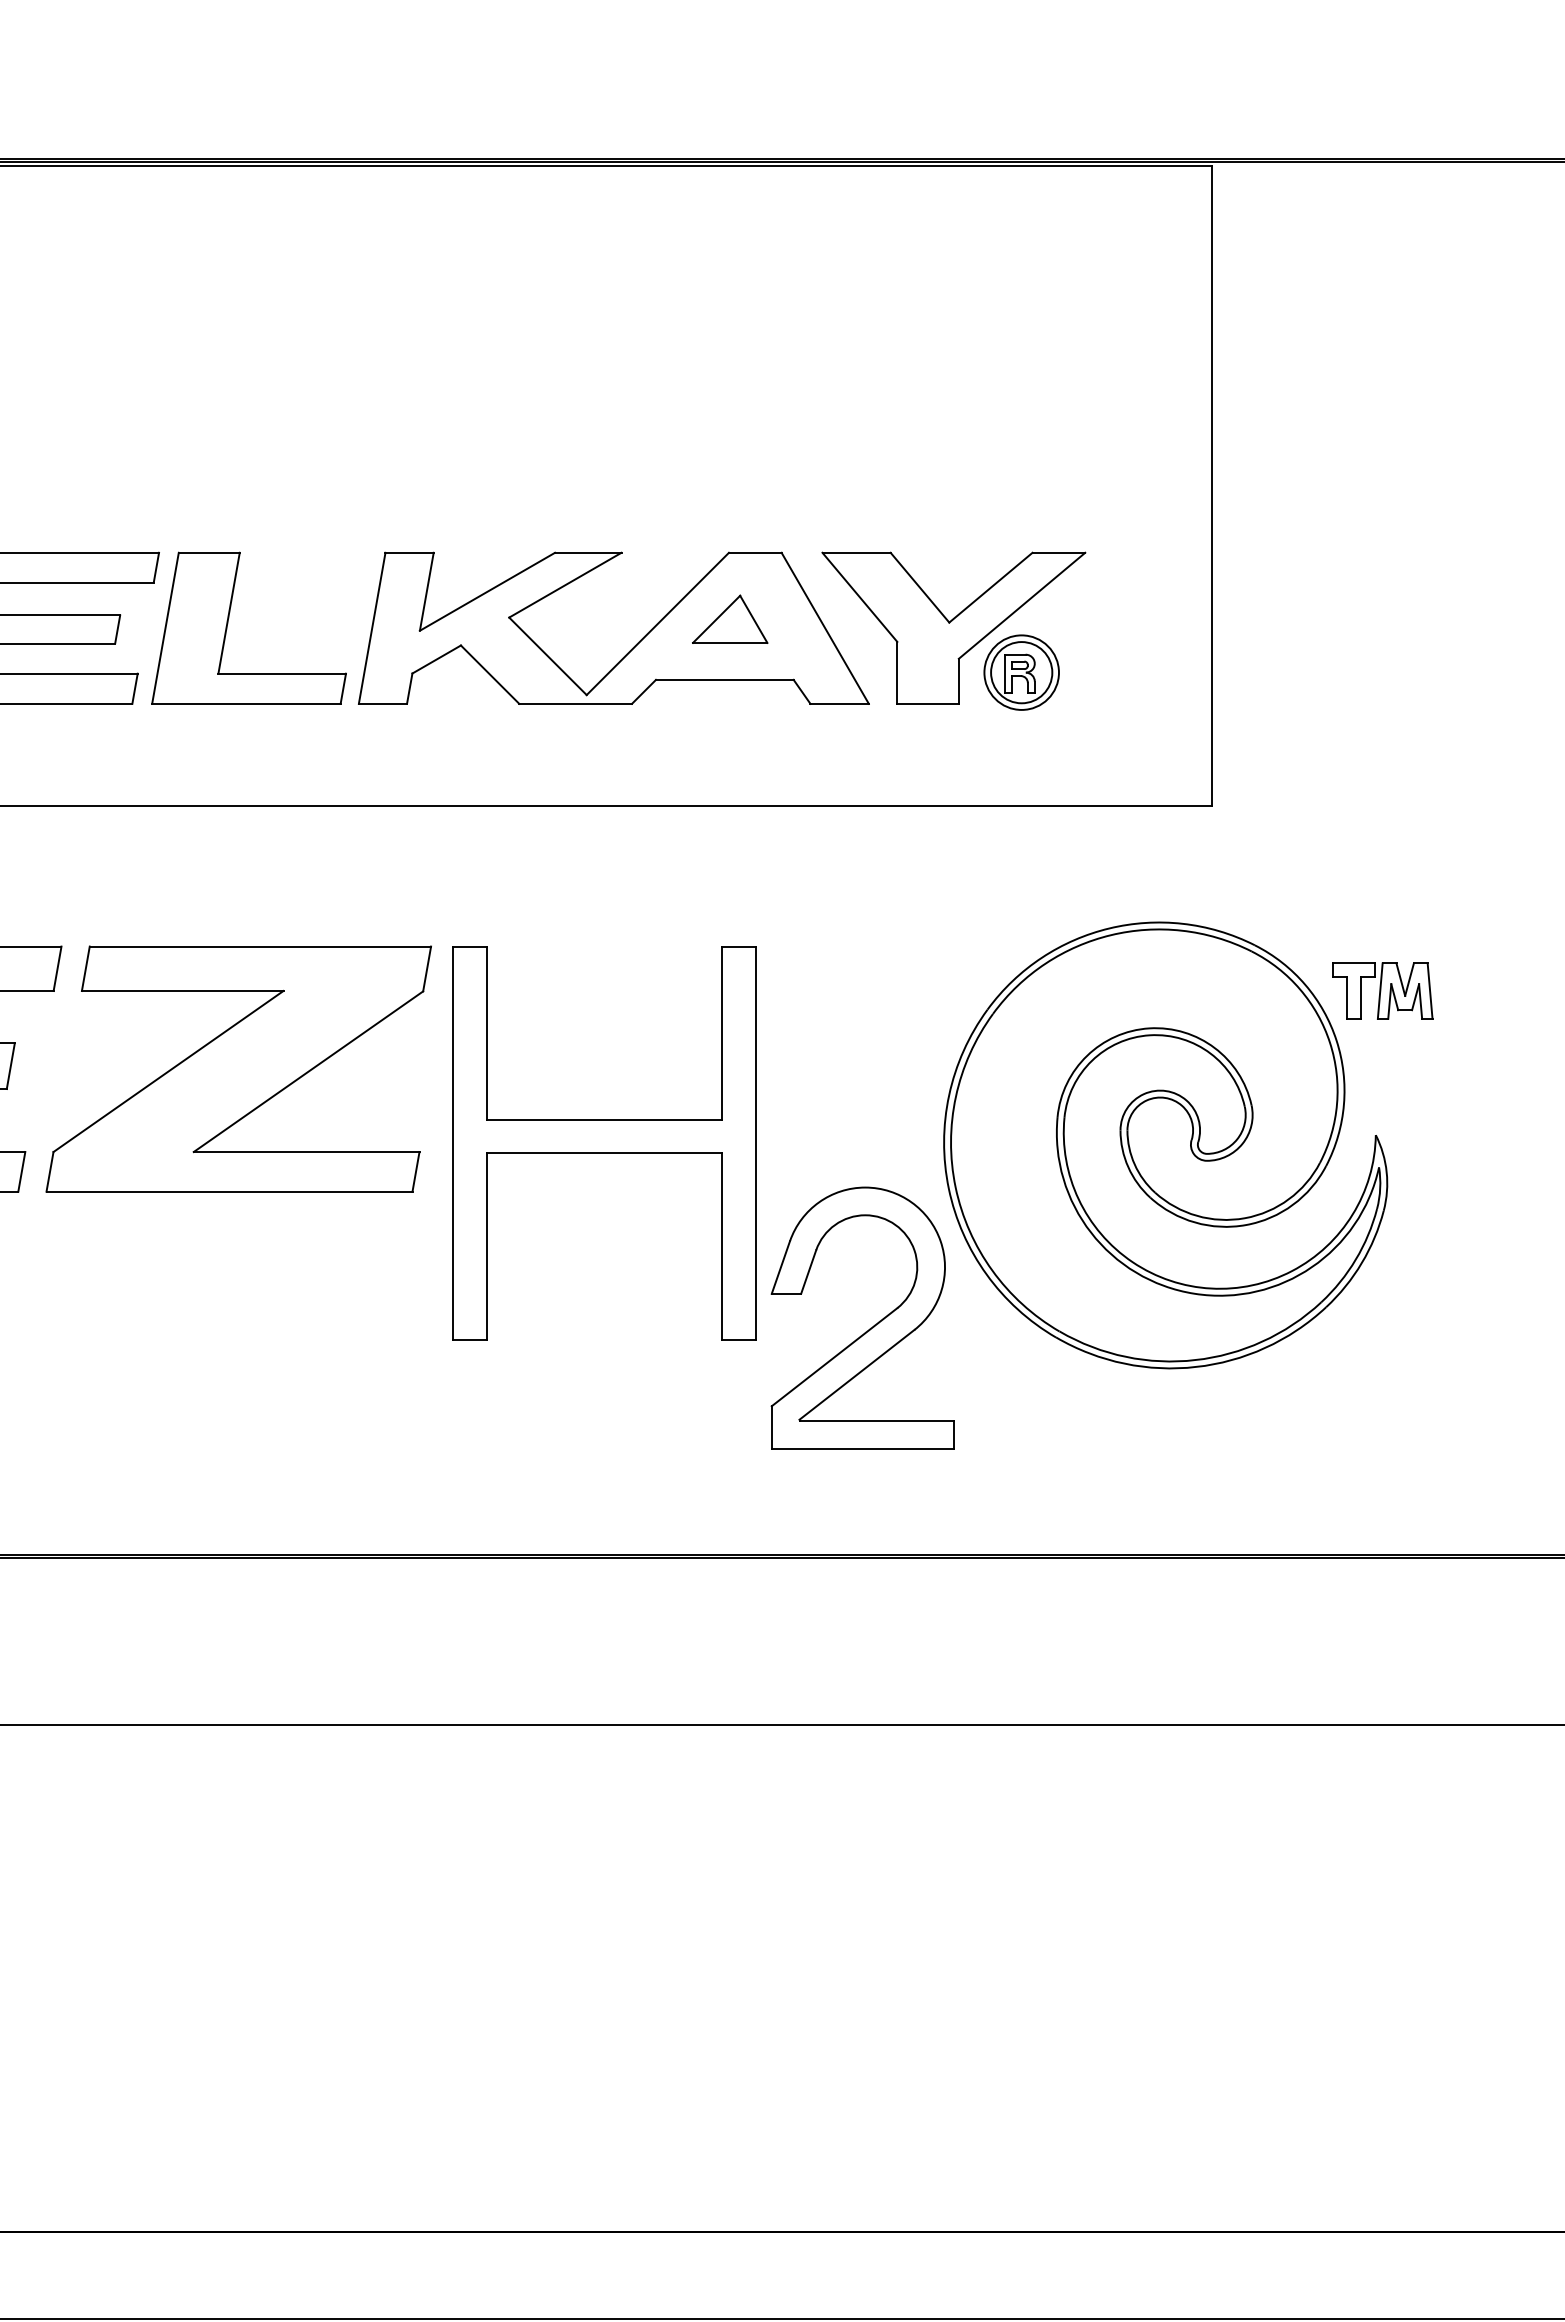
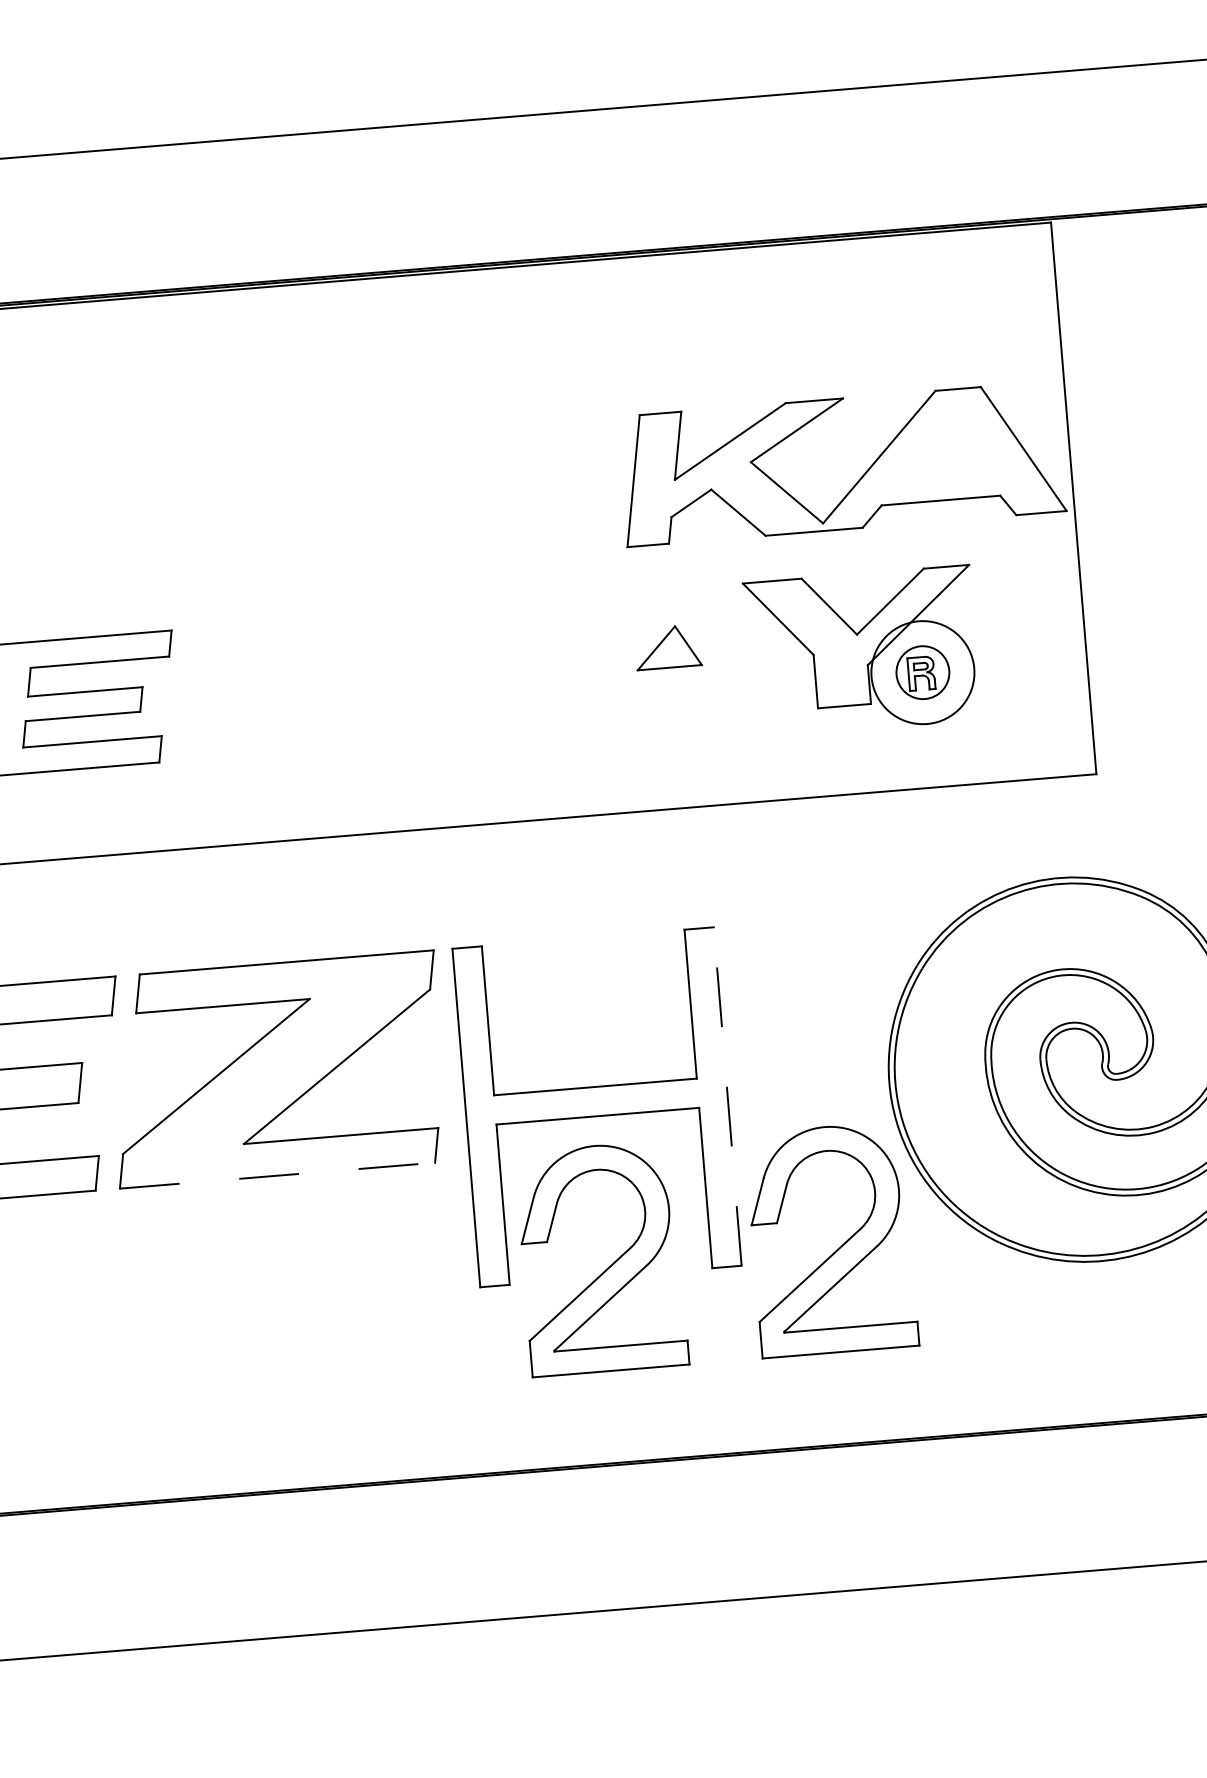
part: (228, 623) -> (236, 686), removed
part: (633, 646) -> (859, 478), moved
circle: (1021, 672) -> (922, 672), size x1.6
line: (756, 1143) -> (727, 1096), solid -> dashed
line: (229, 1191) -> (277, 1175), solid -> dashed
part: (603, 1327) -> (609, 1266), added

